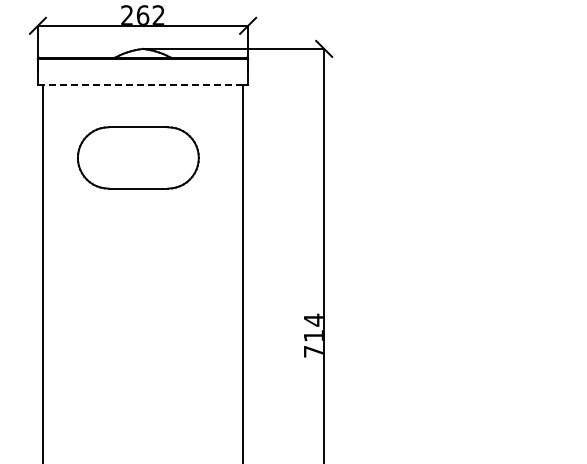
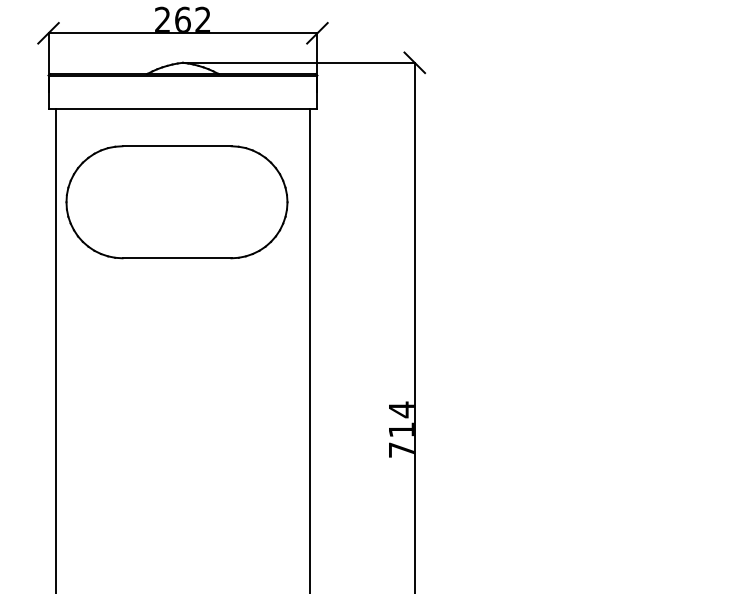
line: (143, 84) -> (183, 108), dashed -> solid
part: (138, 157) -> (177, 201), size x1.43

